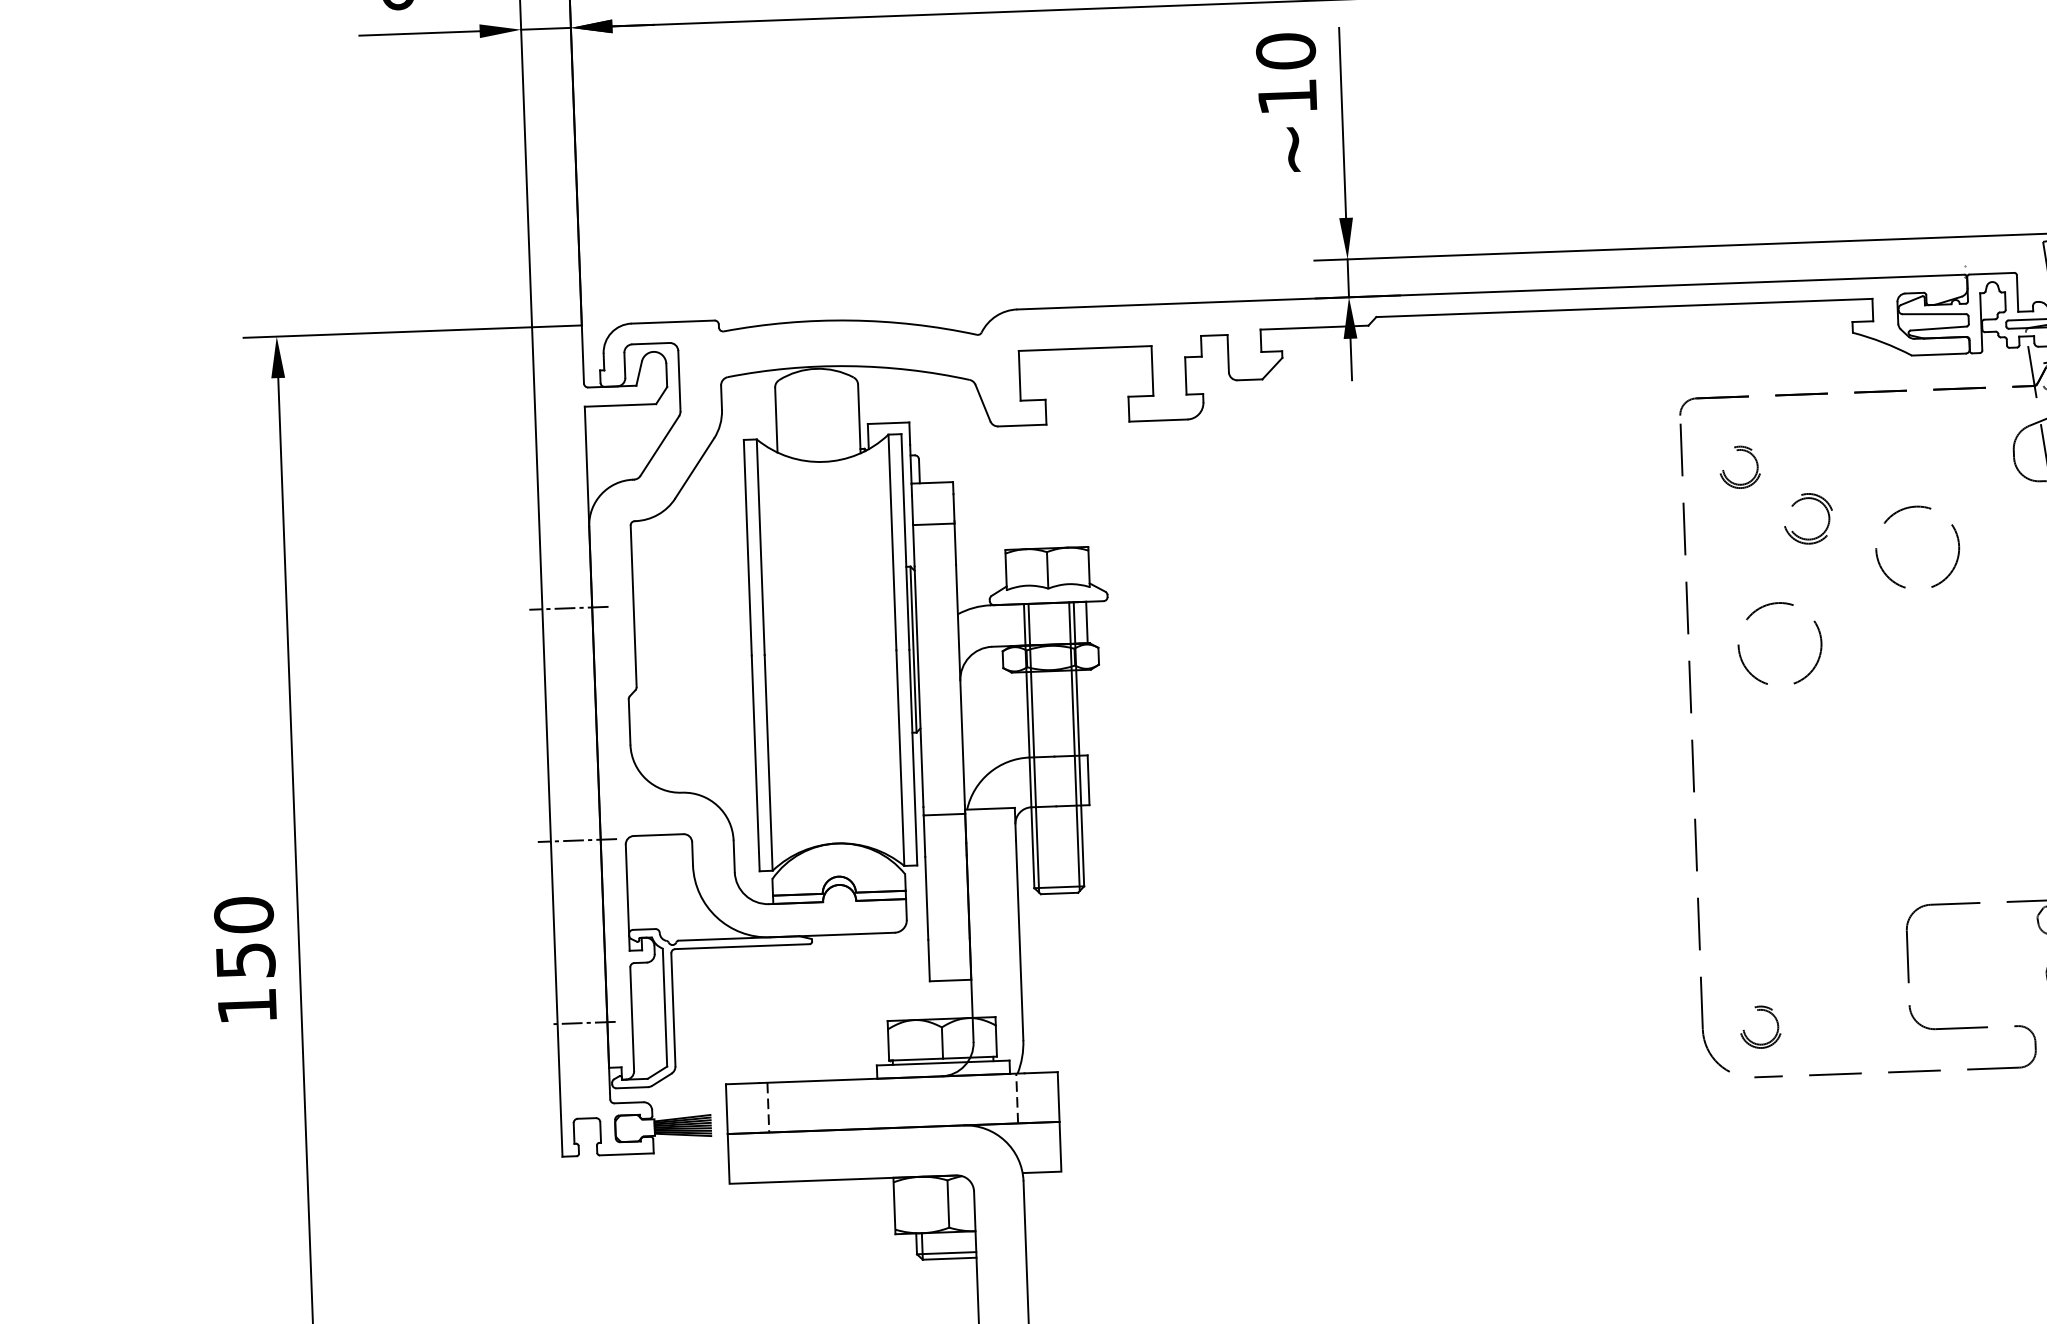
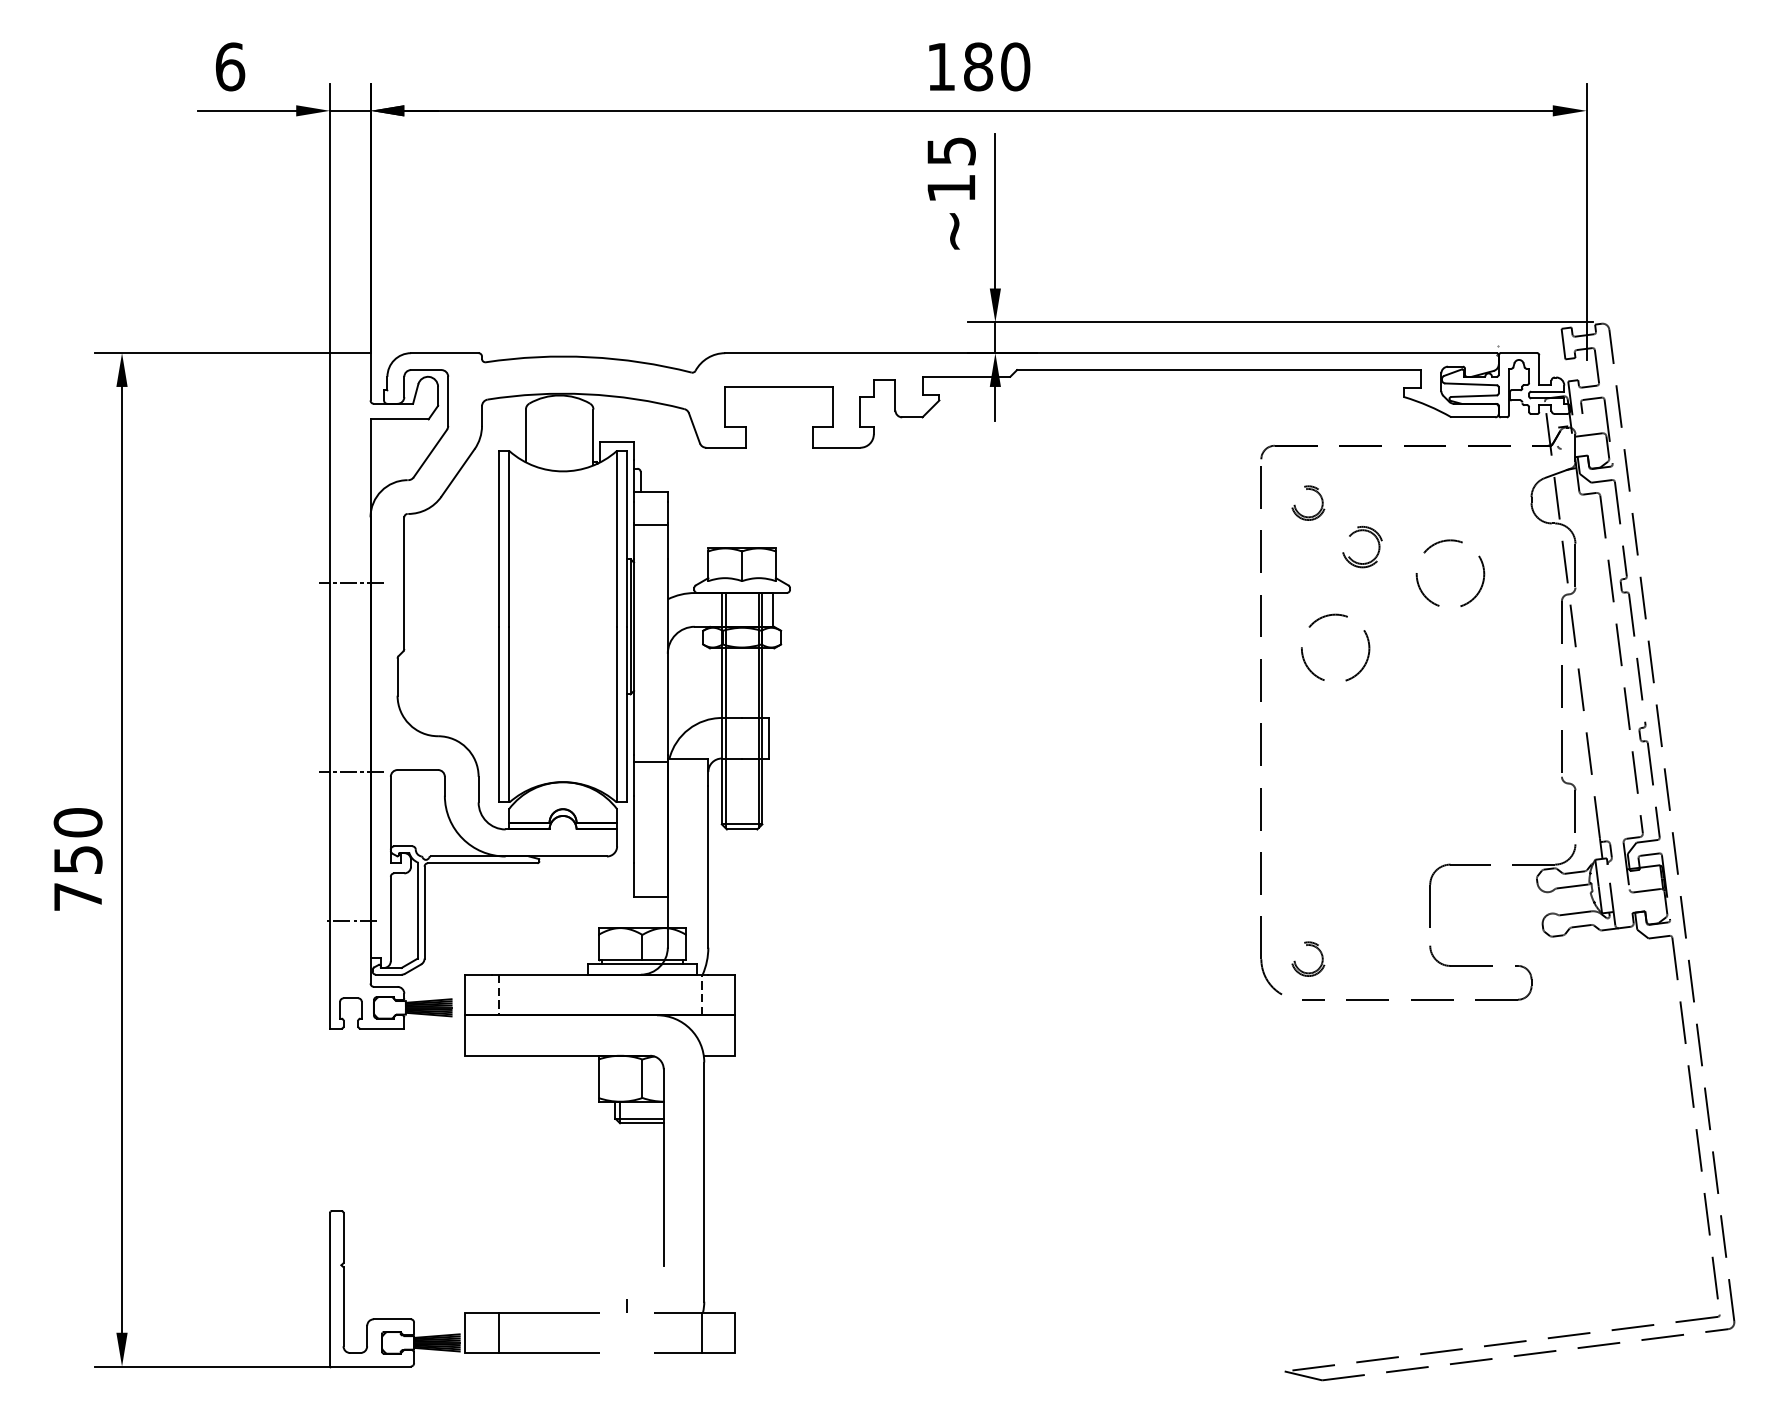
text: (1286, 50) -> (951, 150), ~10 -> ~15
text: (246, 1005) -> (77, 896), 150 -> 750

